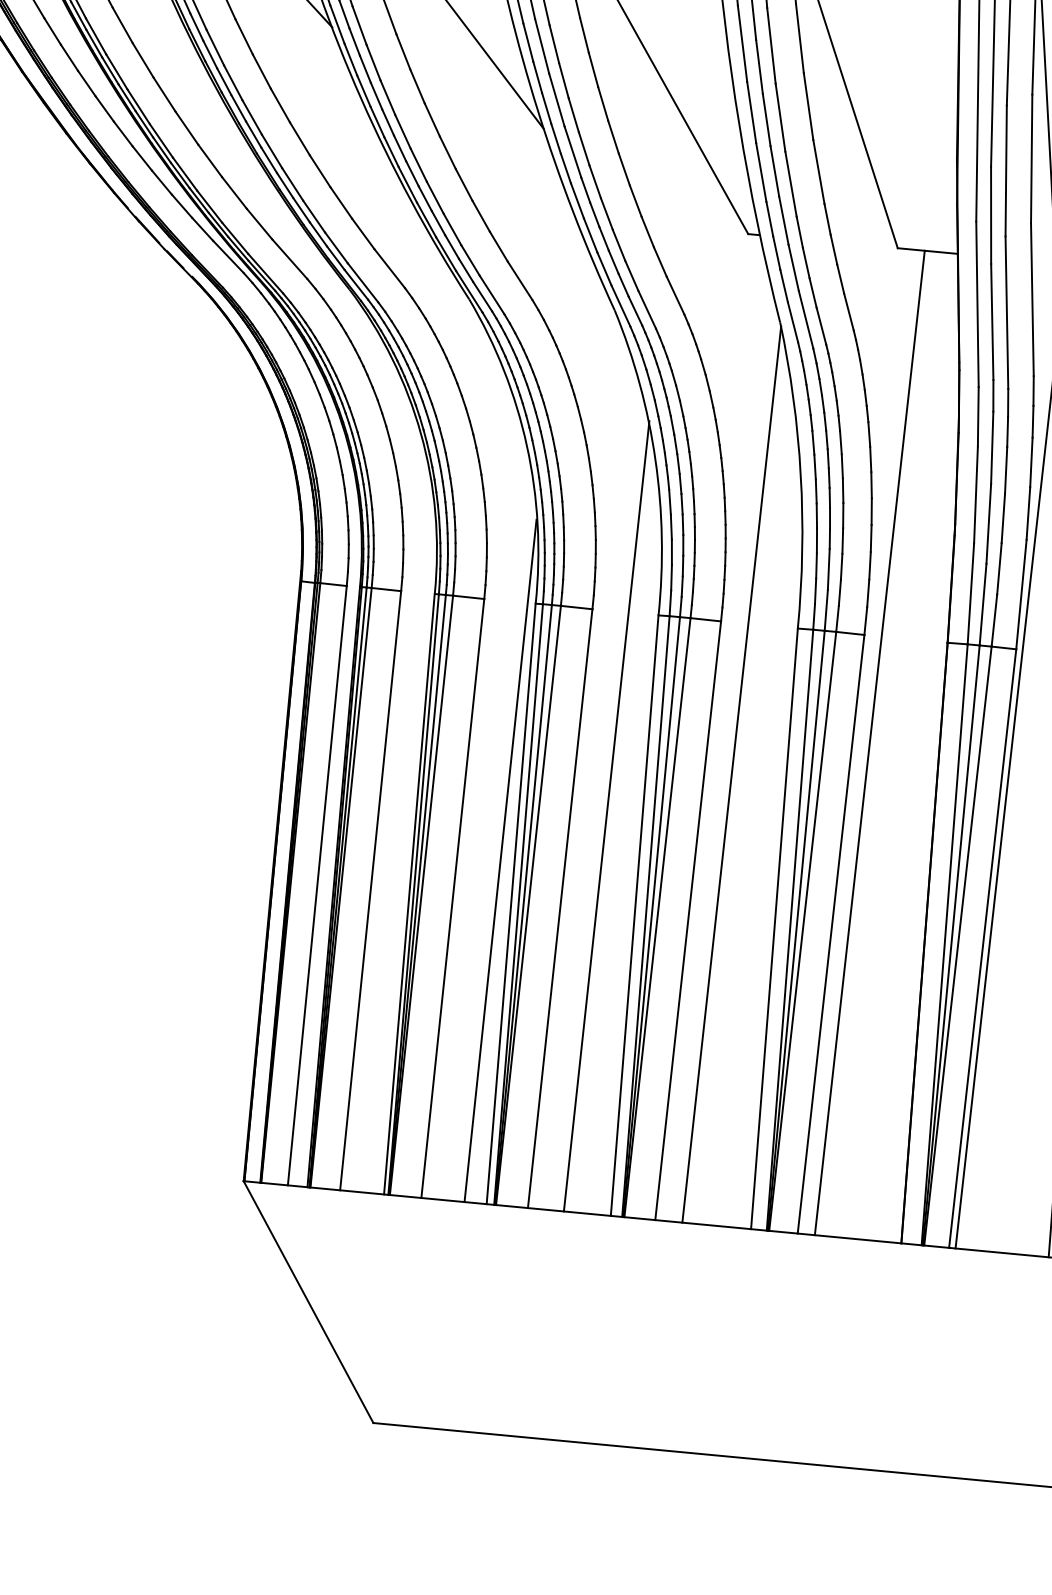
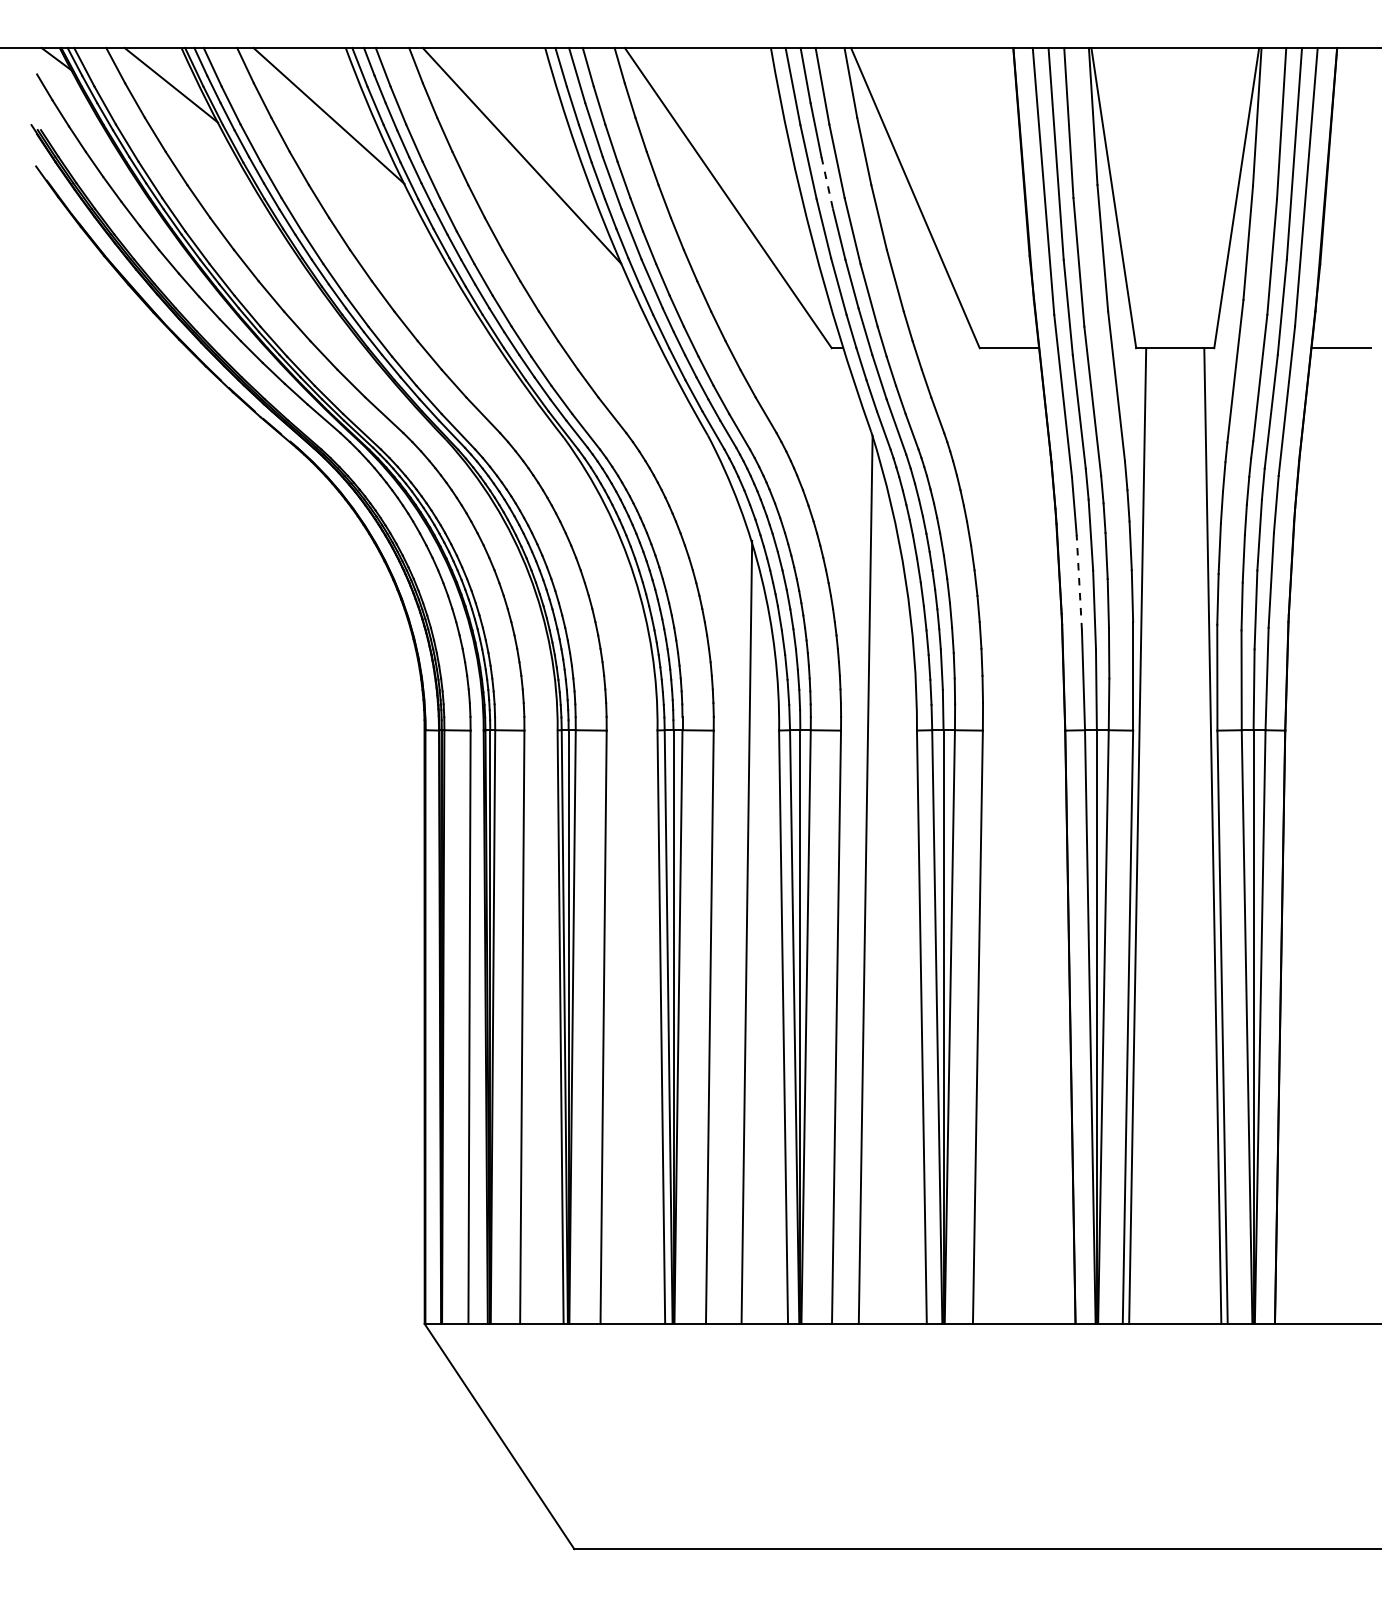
line: (759, 67) -> (827, 183), solid -> dashed
line: (976, 494) -> (1079, 582), solid -> dashed
line: (869, 742) -> (997, 835), removed
line: (500, 860) -> (646, 985), removed

